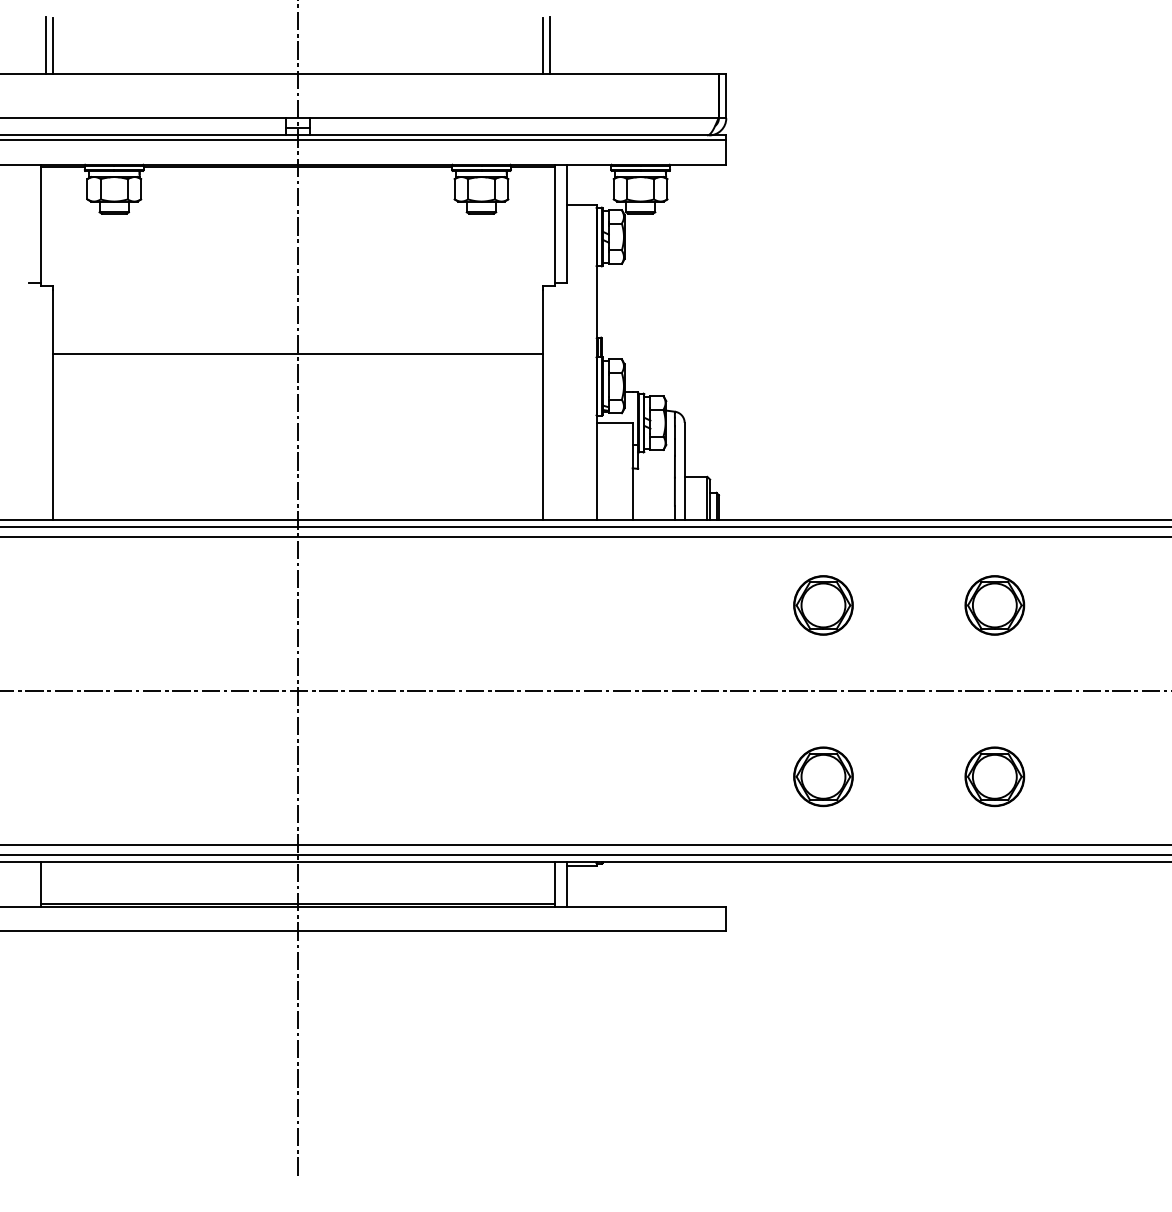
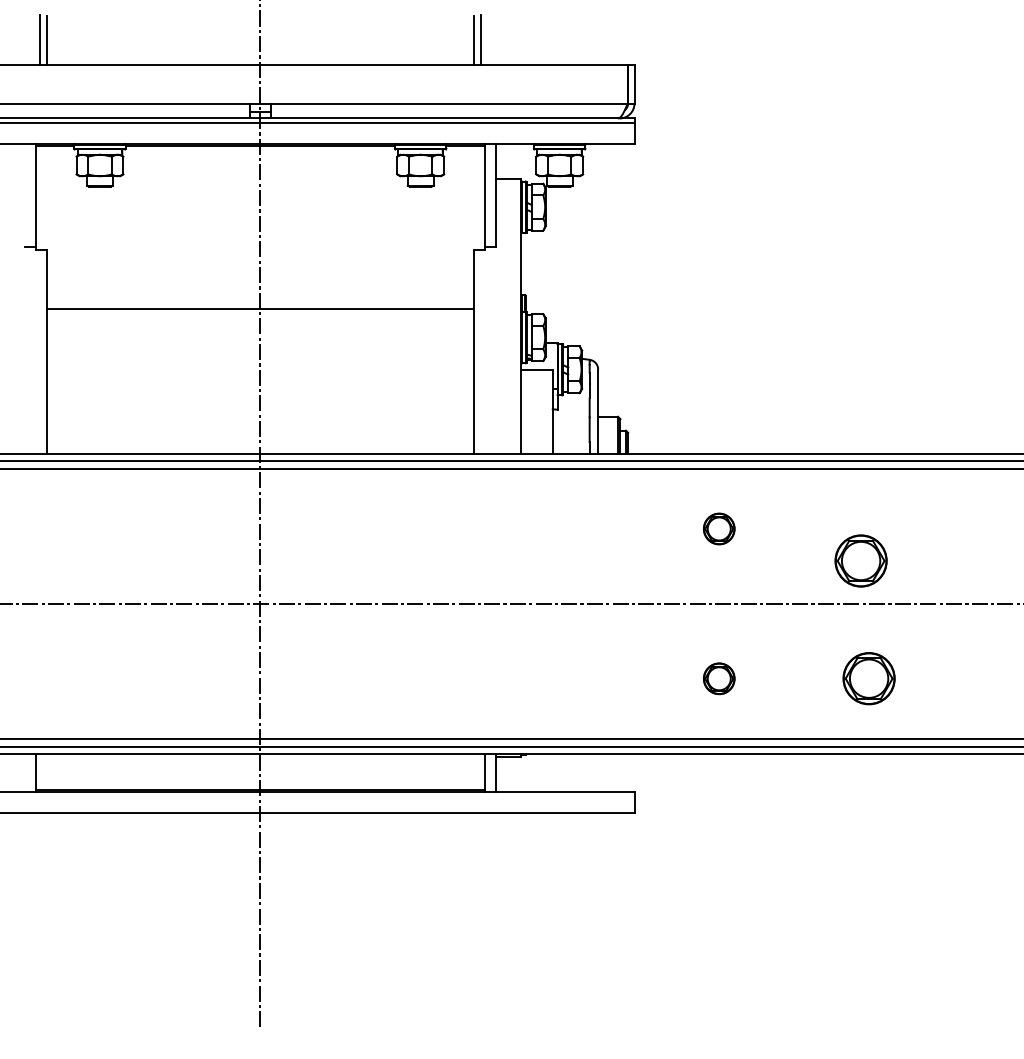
part: (822, 604) -> (718, 528), size x0.6
part: (994, 604) -> (860, 560), moved
part: (822, 776) -> (718, 678), size x0.6

